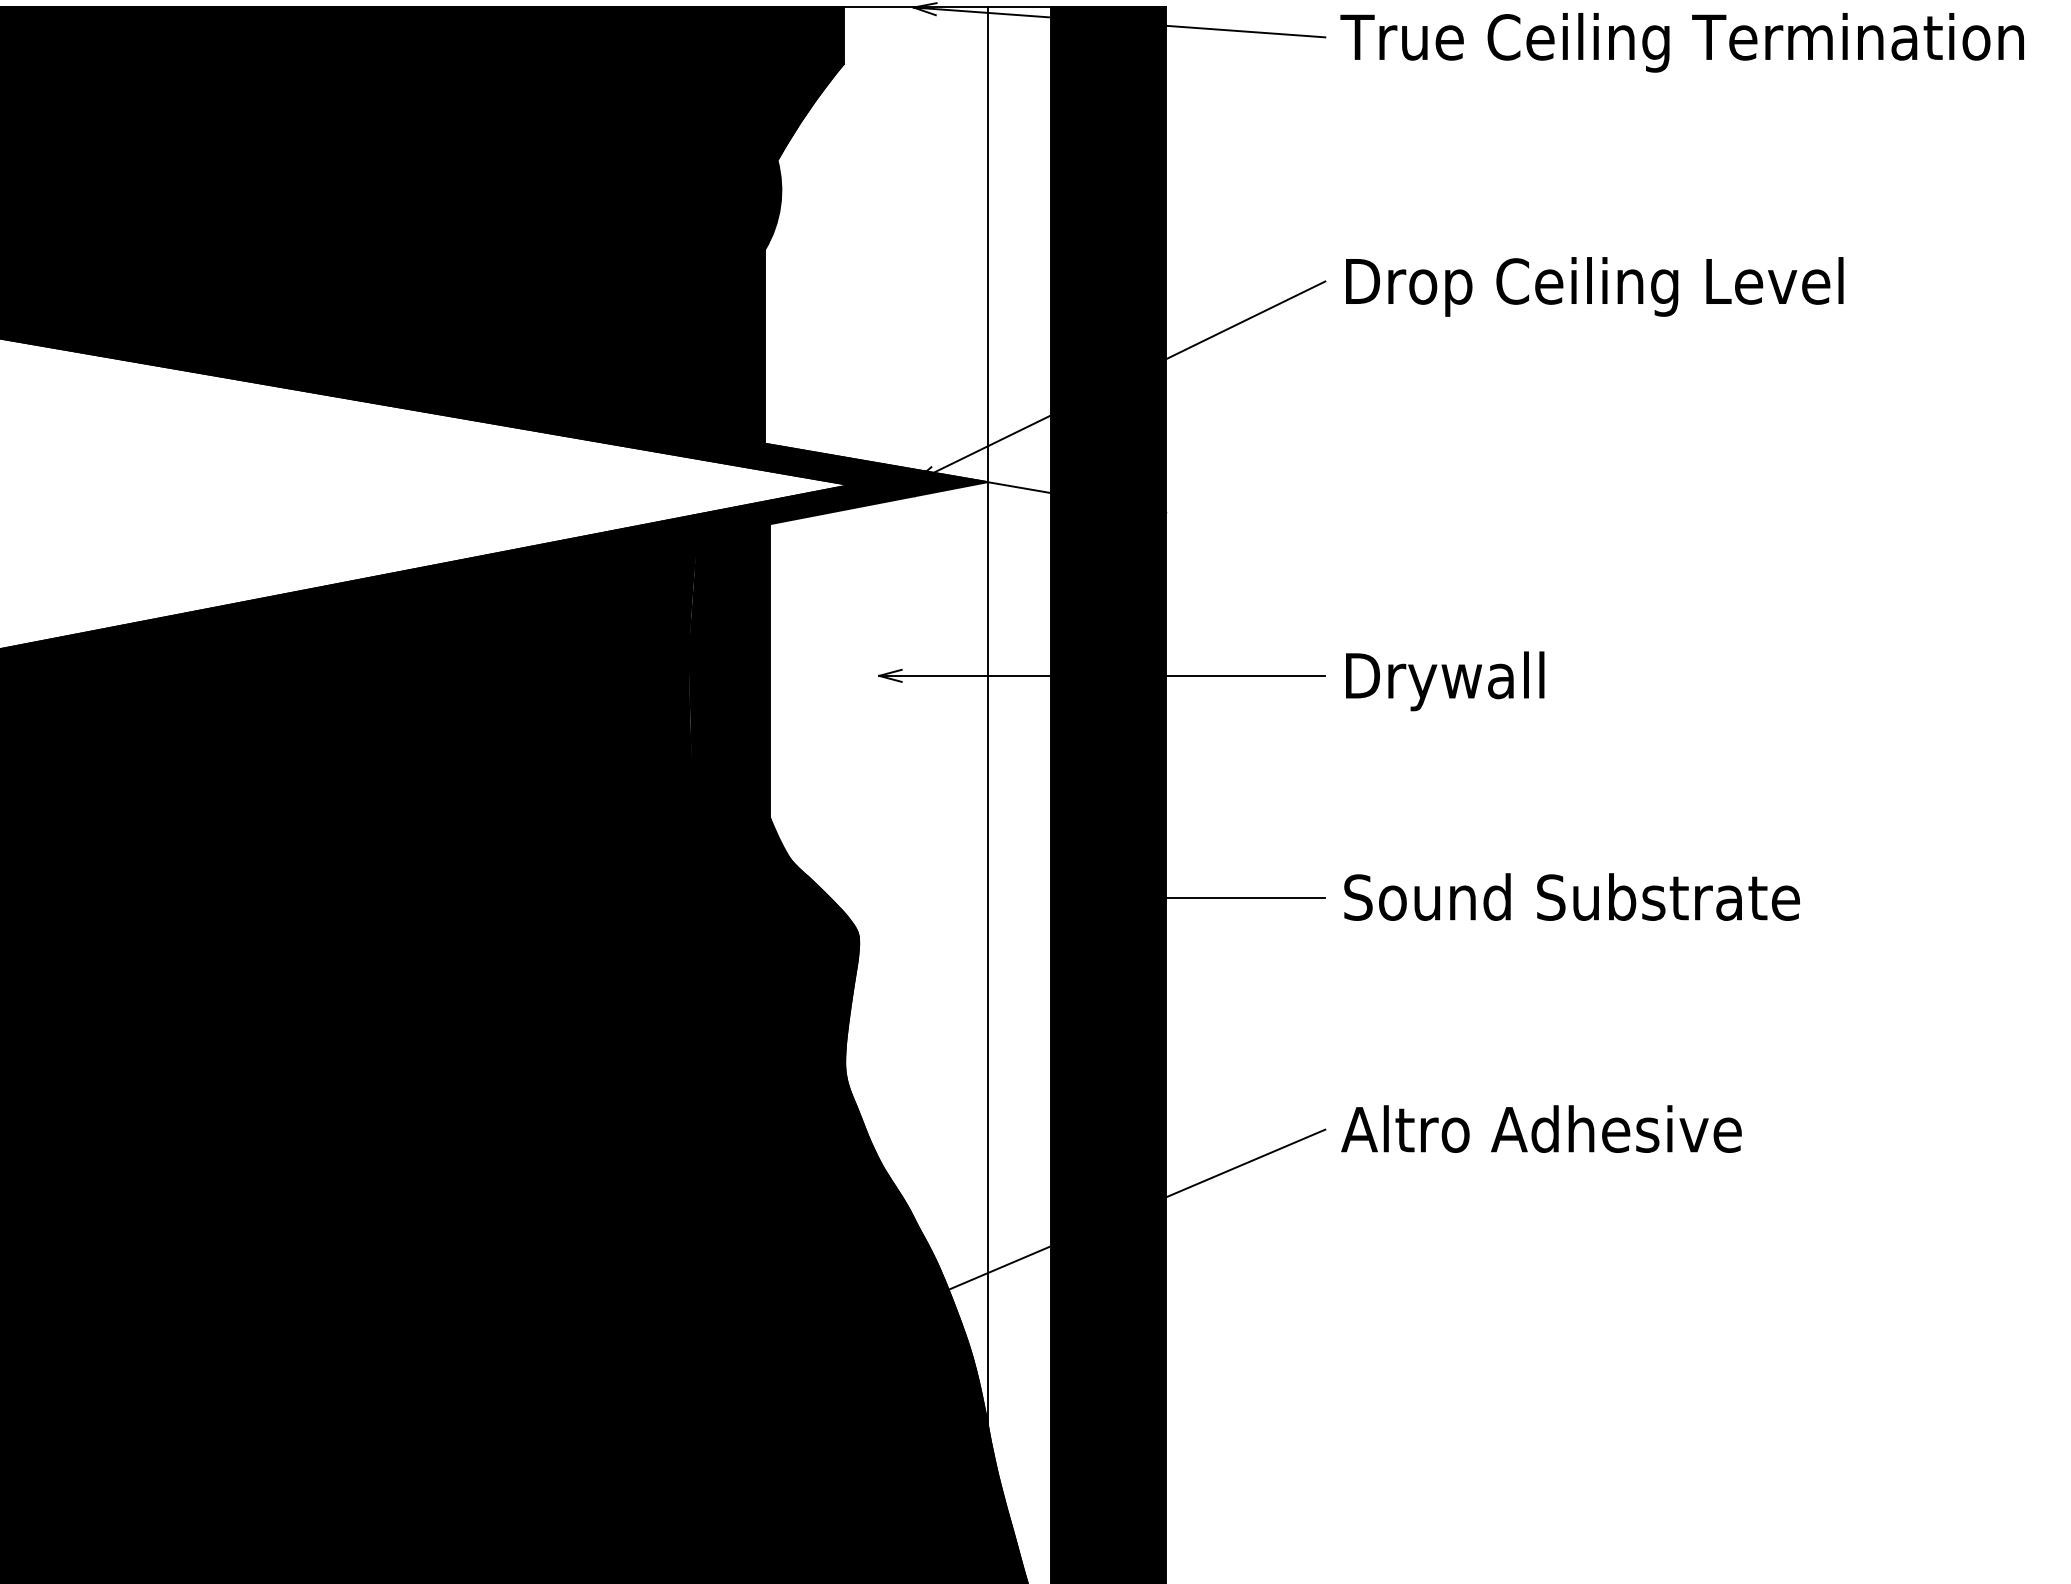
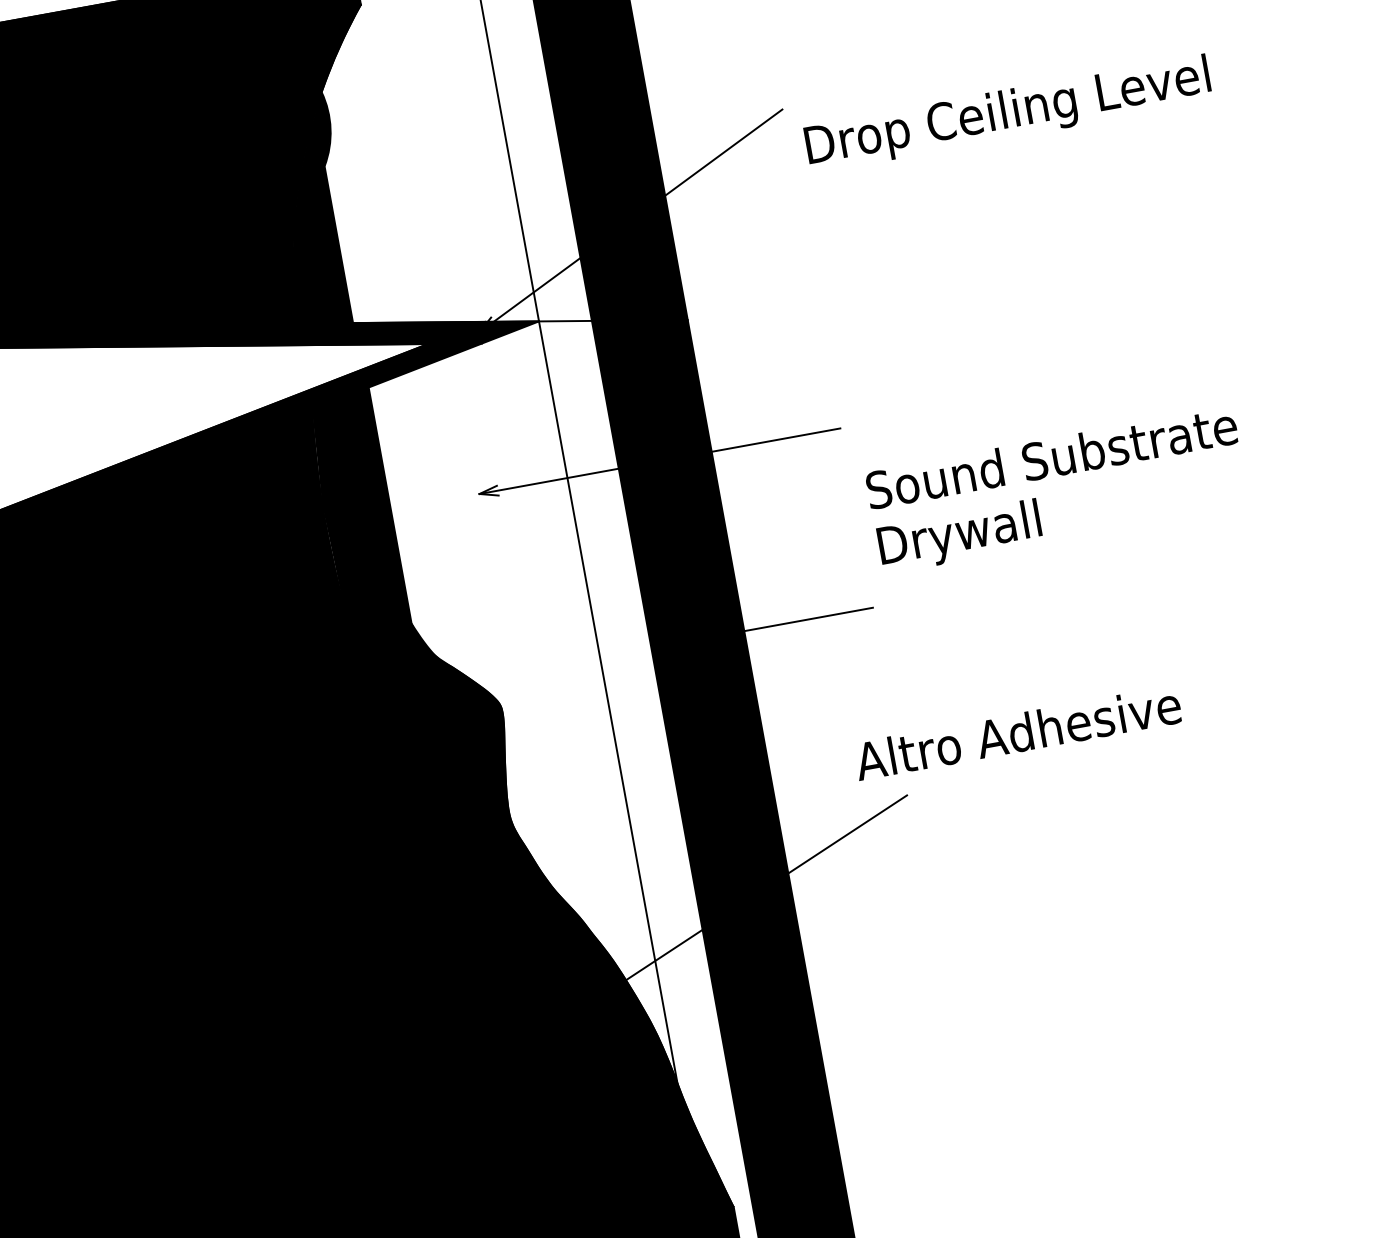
text: (1594, 286) -> (1008, 113), moved
text: (1445, 681) -> (960, 536), moved
text: (1571, 896) -> (1051, 457), moved
text: (1541, 1128) -> (1017, 732), moved

